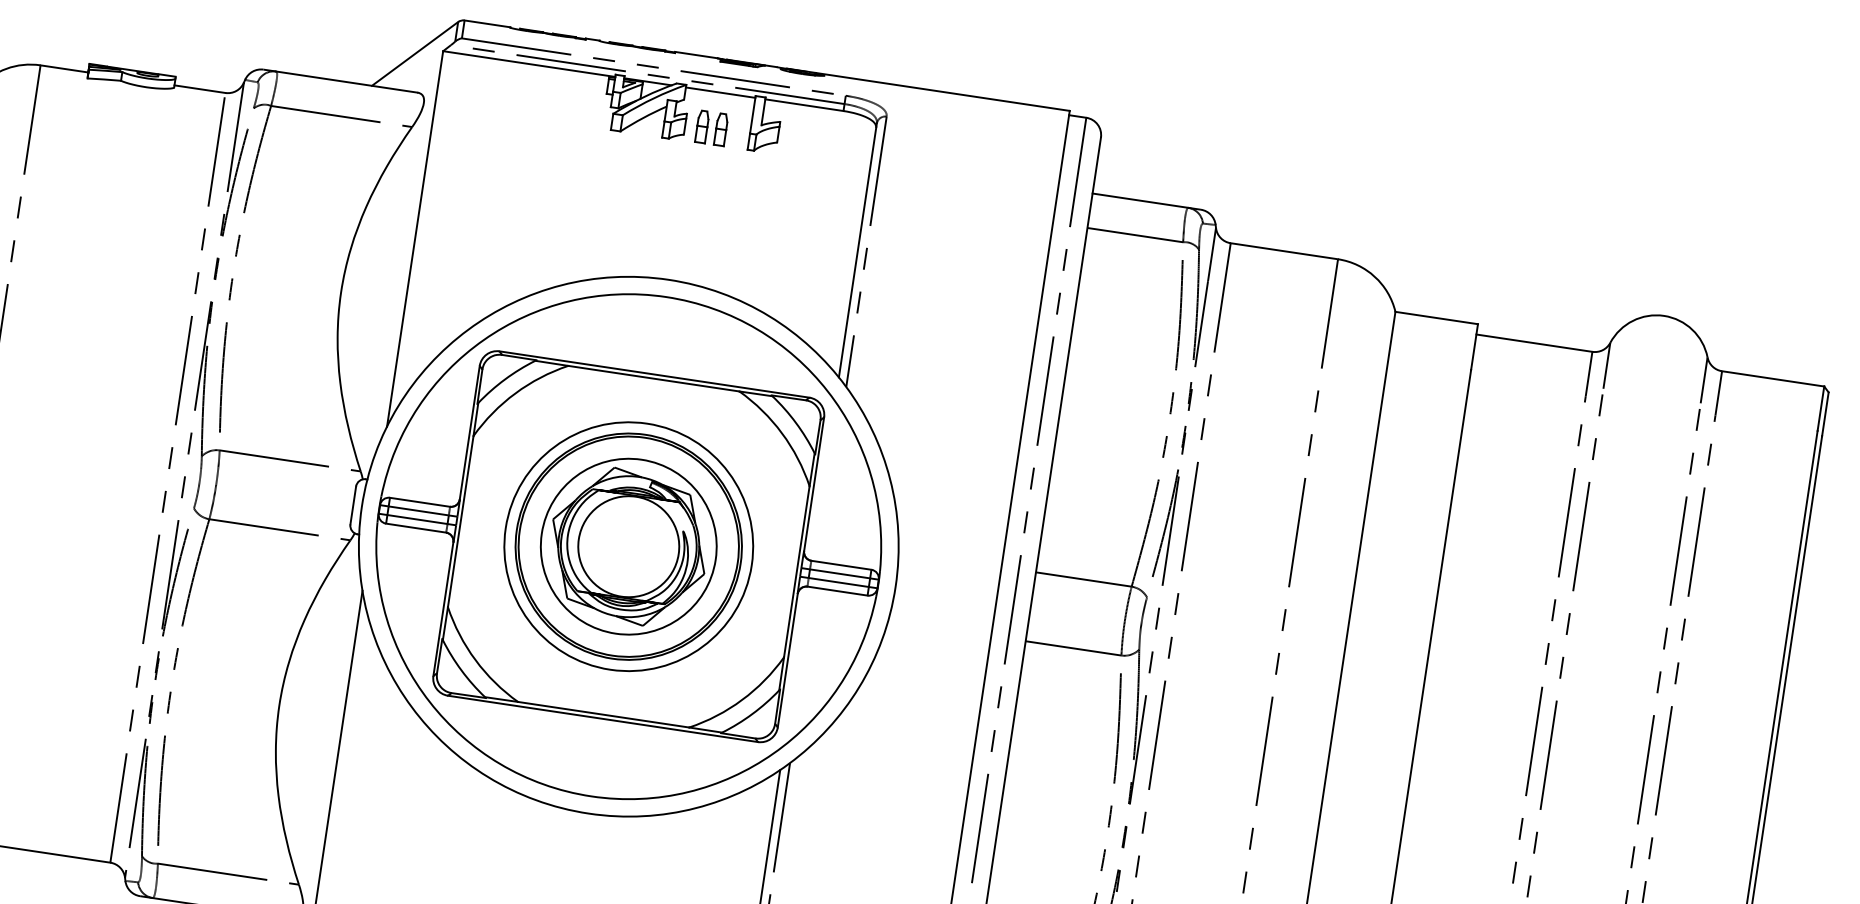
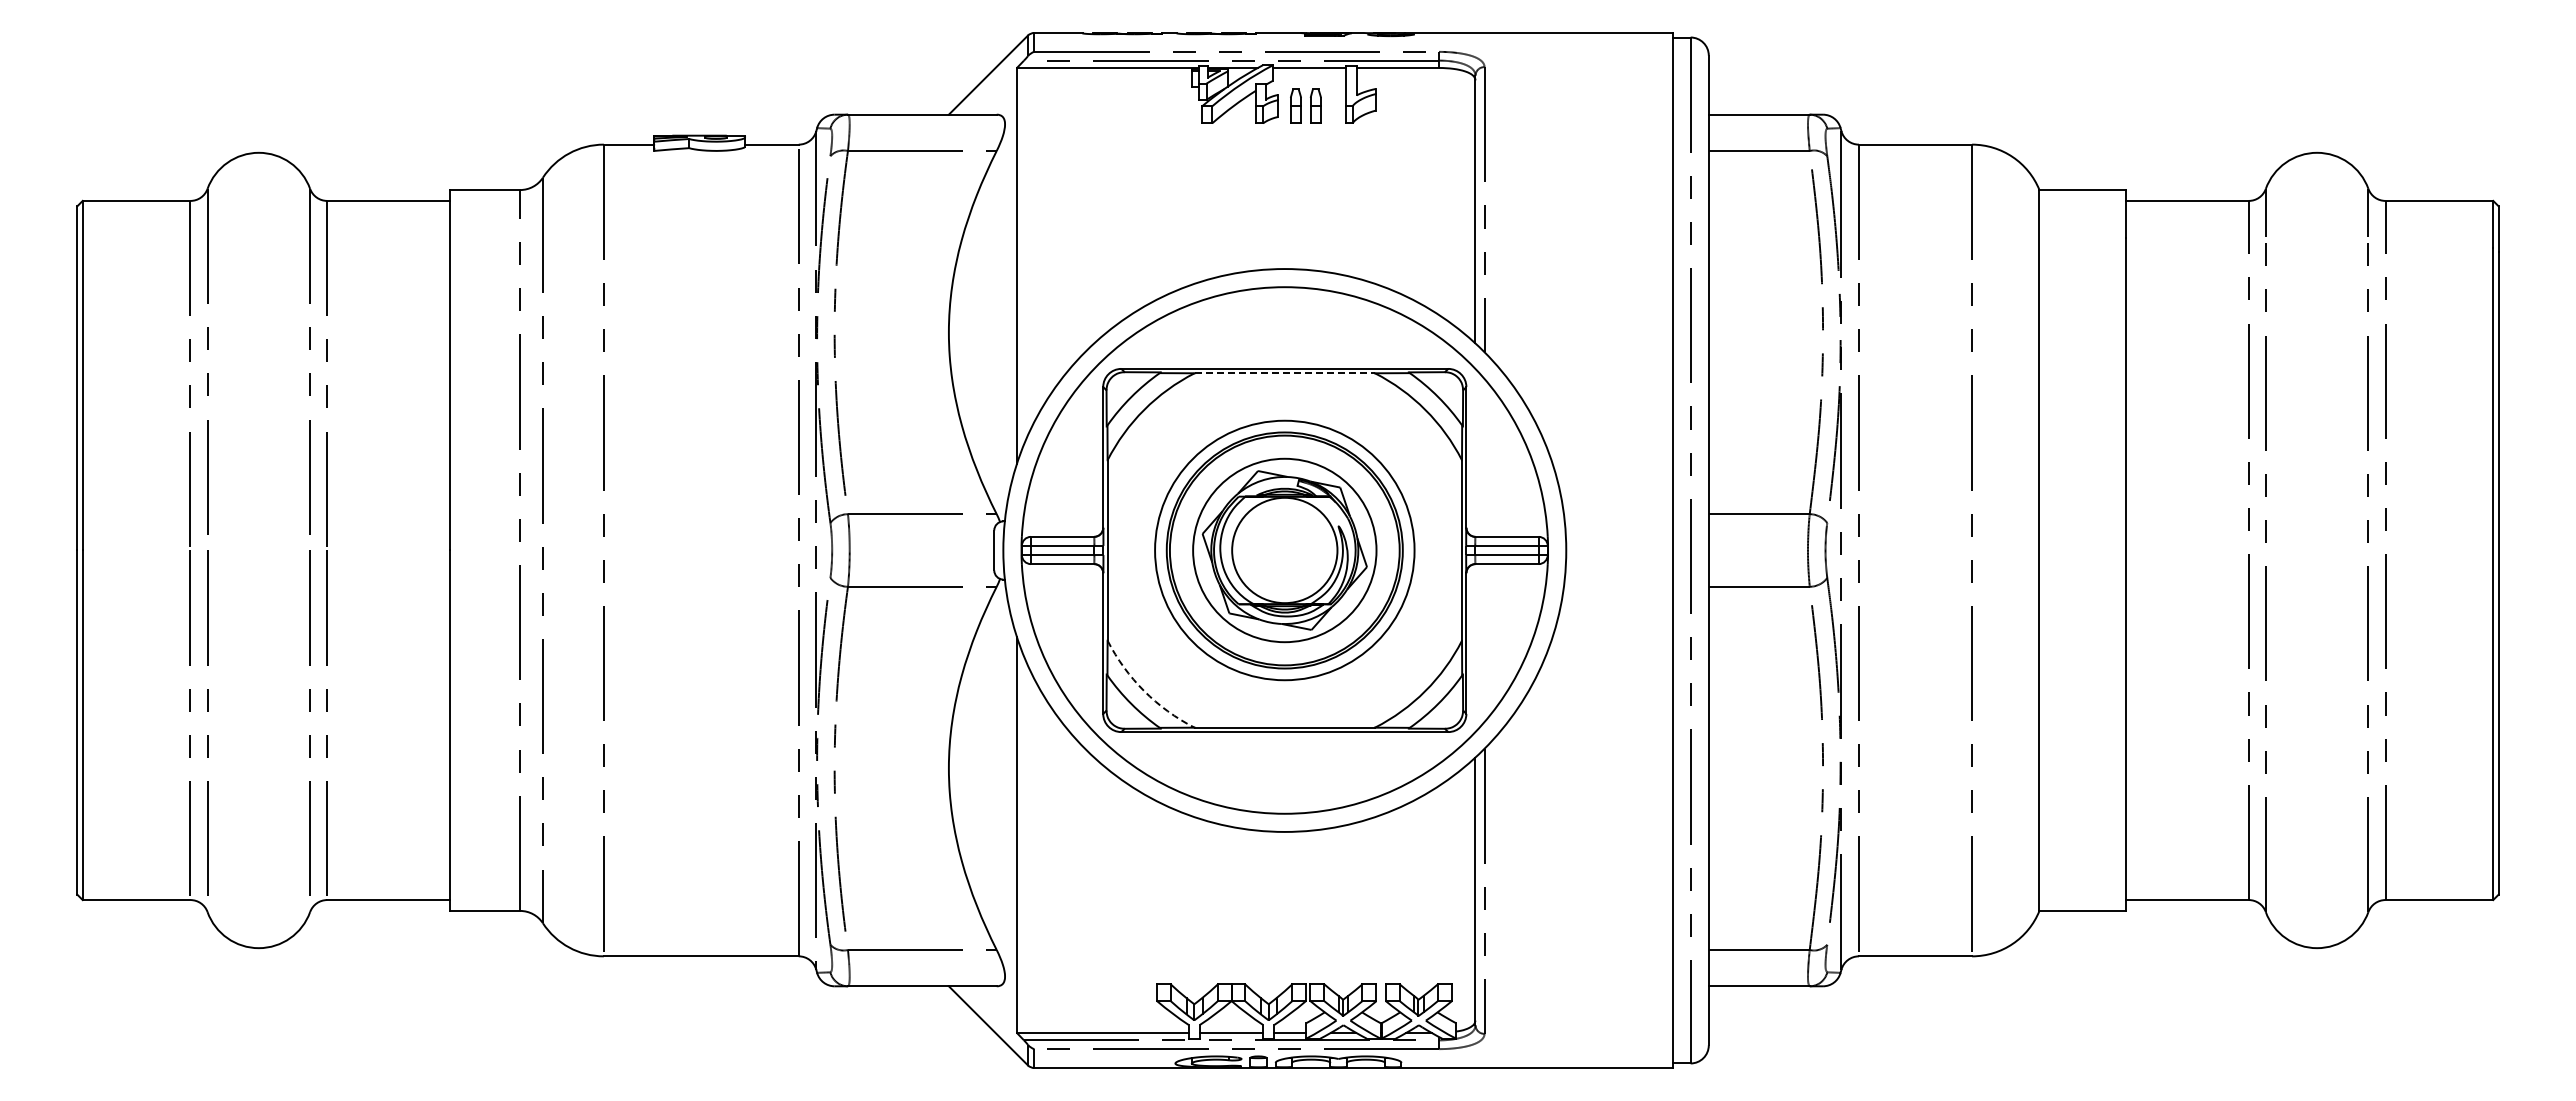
line: (654, 378) -> (1285, 373), solid -> dashed
arc: (475, 660) -> (1144, 691), solid -> dashed

